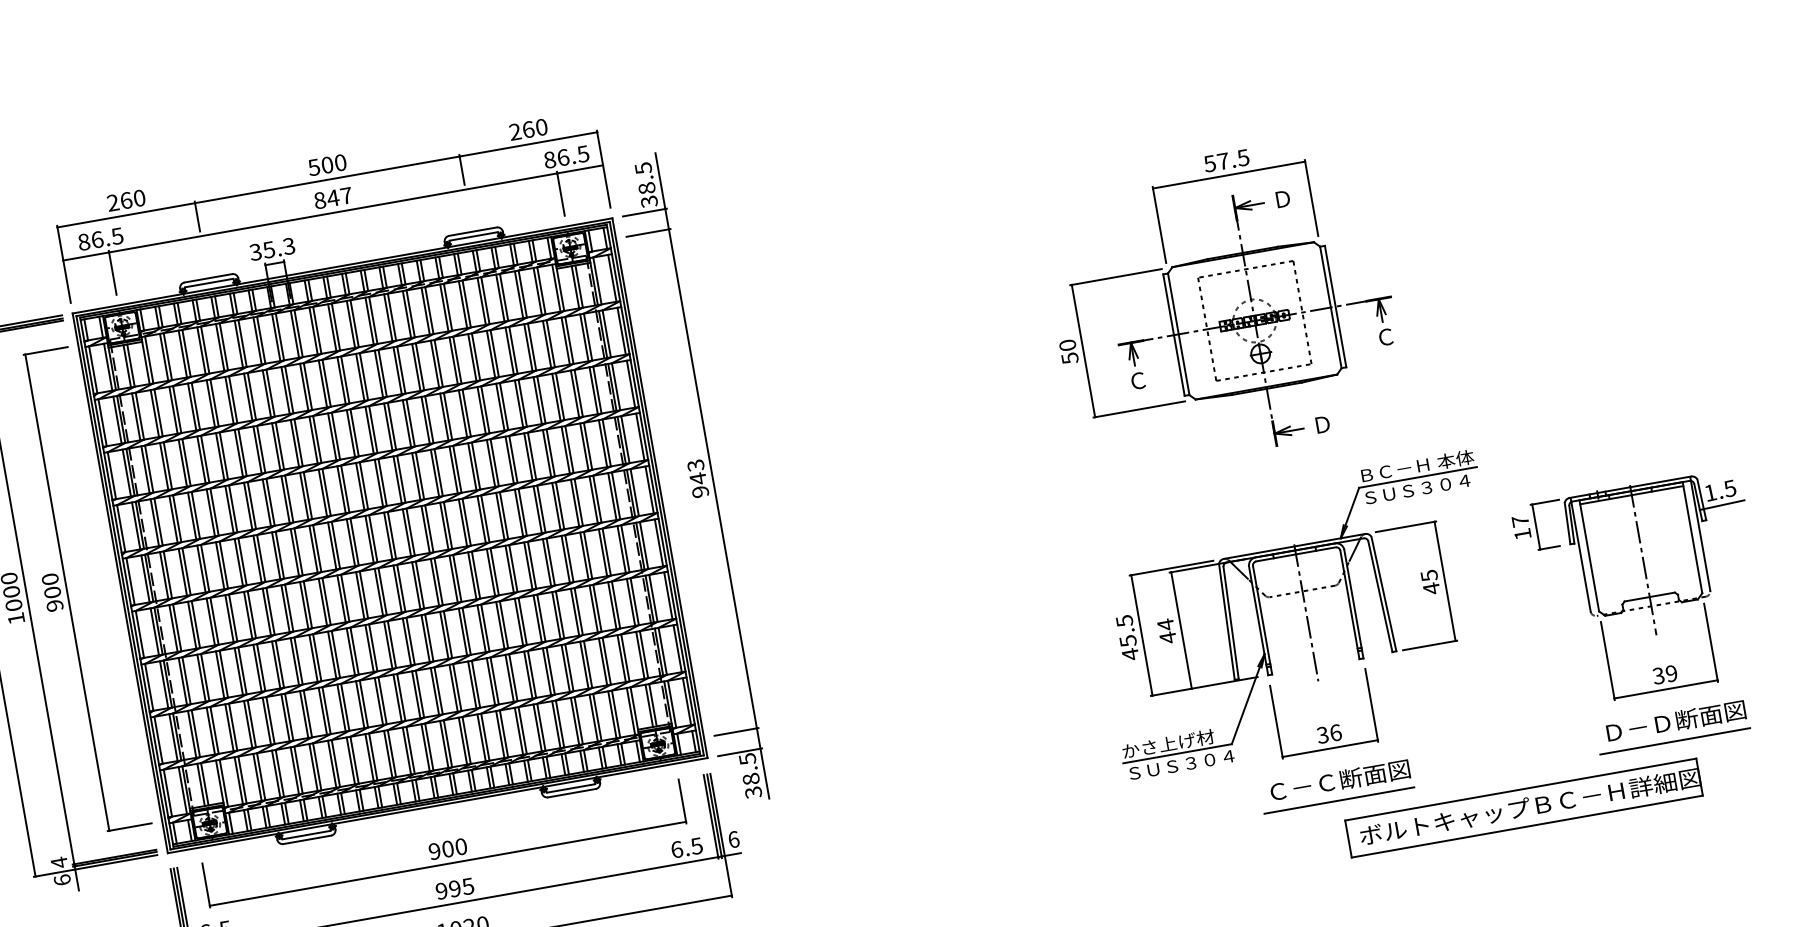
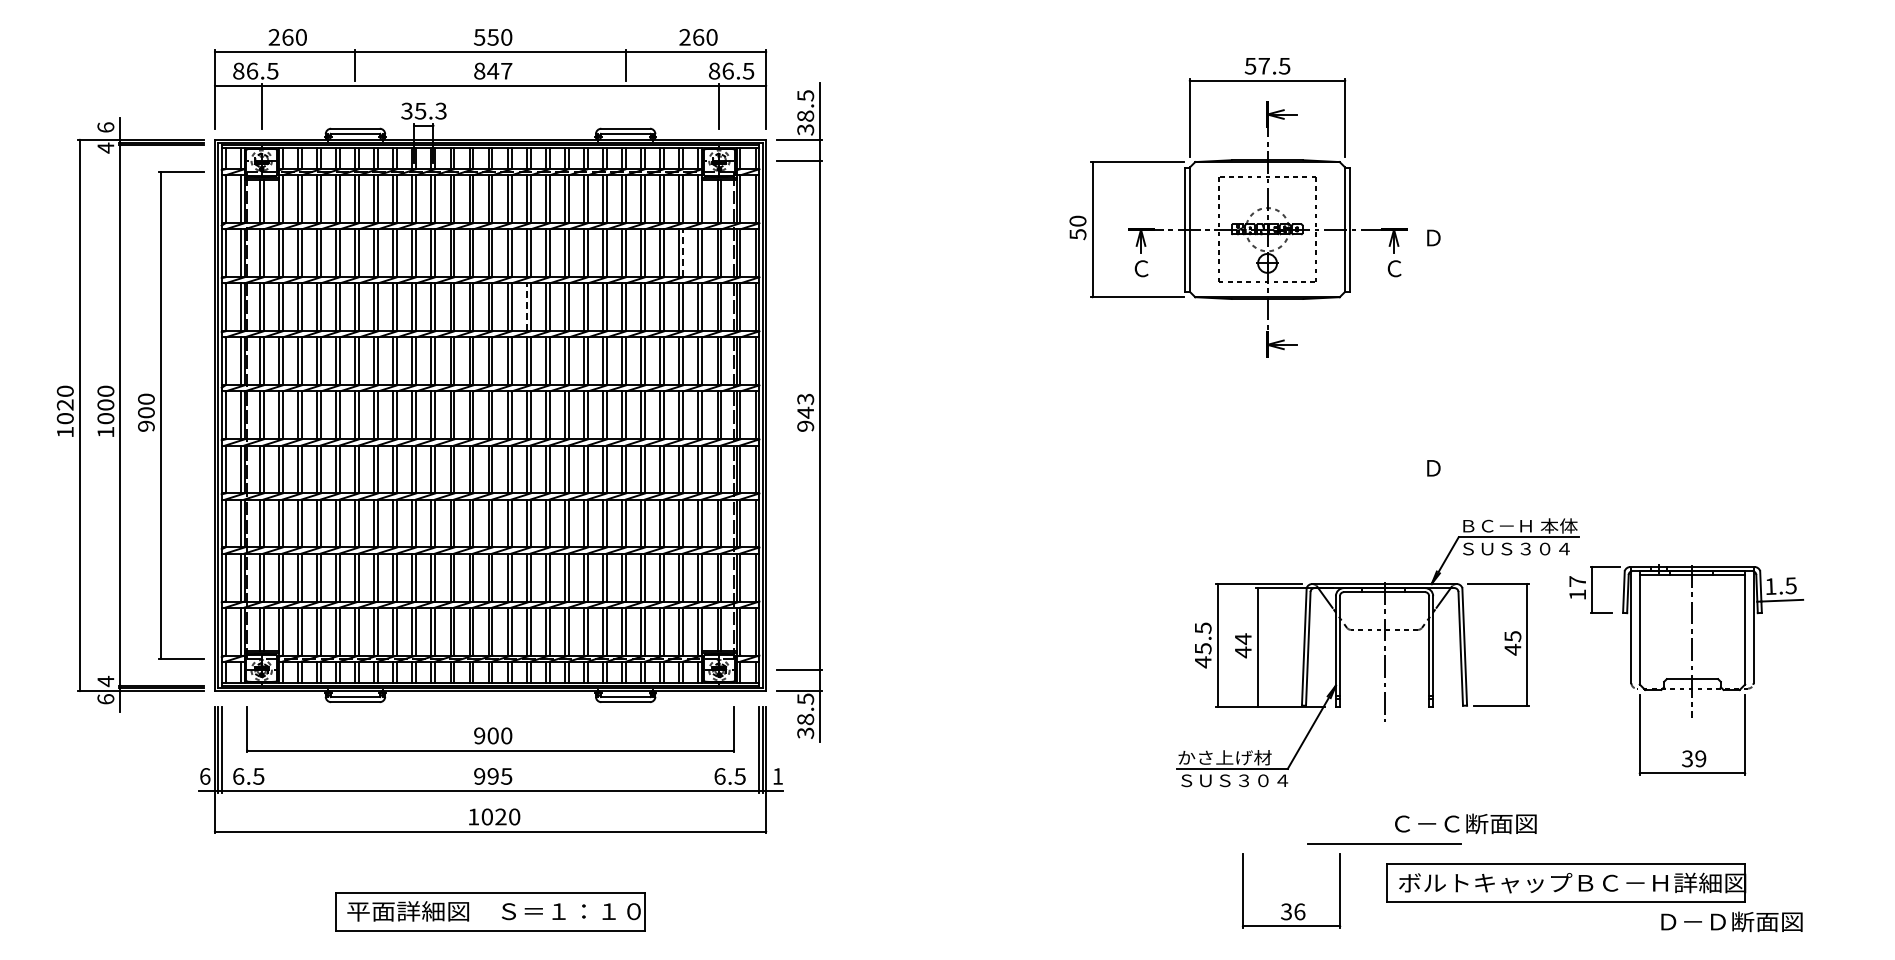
text: (326, 165) -> (492, 37), 500 -> 550
part: (1222, 304) -> (1238, 207), moved
line: (551, 343) -> (683, 253), solid -> dashed
line: (406, 423) -> (526, 307), solid -> dashed
part: (1642, 588) -> (1686, 669), moved
text: (1675, 721) -> (1731, 921), moved
part: (1323, 726) -> (1288, 903), moved
line: (1675, 741) -> (1727, 843), removed
text: (1339, 780) -> (1465, 823), moved
text: (734, 839) -> (778, 776), 6 -> 1

